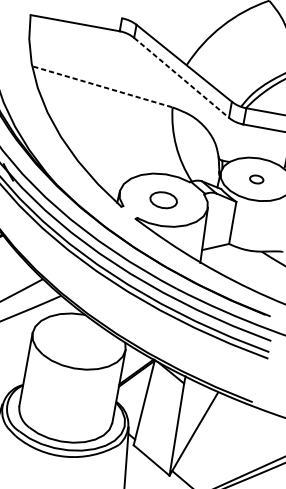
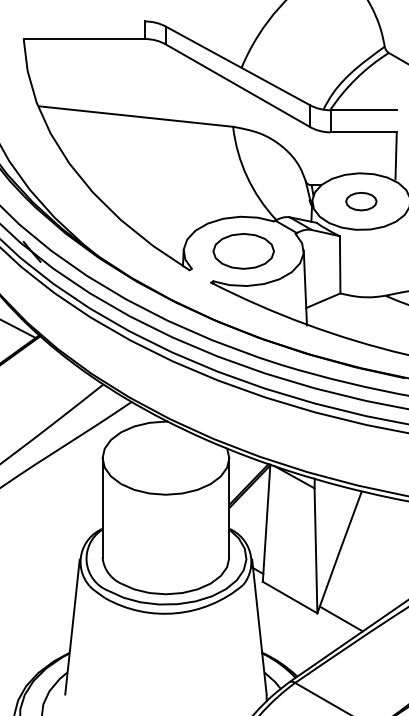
line: (182, 77) -> (238, 85), dashed -> solid
line: (103, 86) -> (136, 116), dashed -> solid
part: (256, 179) -> (361, 201), size x1.67
part: (163, 200) -> (243, 251), size x1.67

